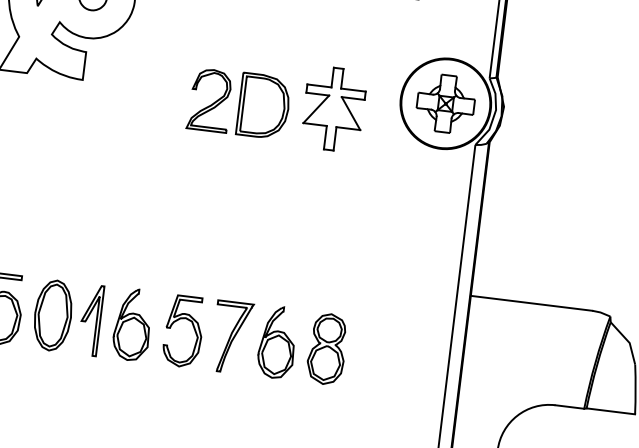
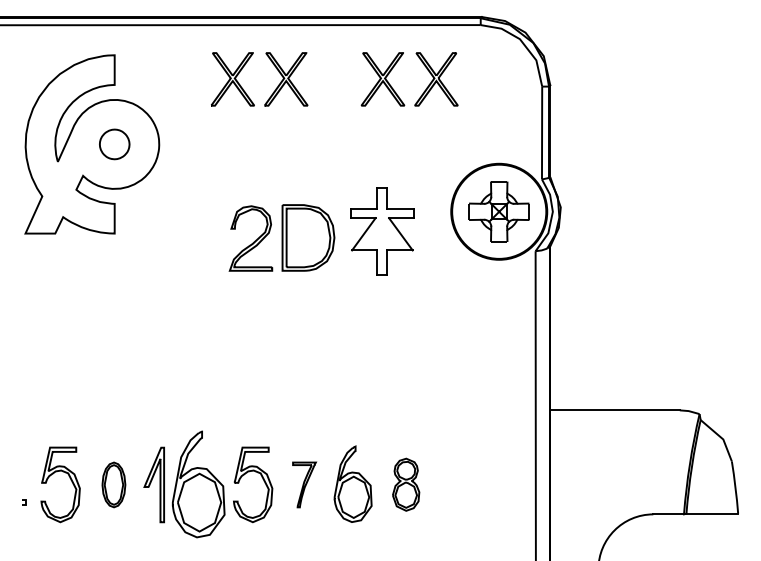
part: (52, 315) -> (113, 484), size x0.6
part: (132, 323) -> (198, 483), size x1.4
part: (231, 337) -> (304, 484), size x0.6
part: (326, 348) -> (405, 484), size x0.7

